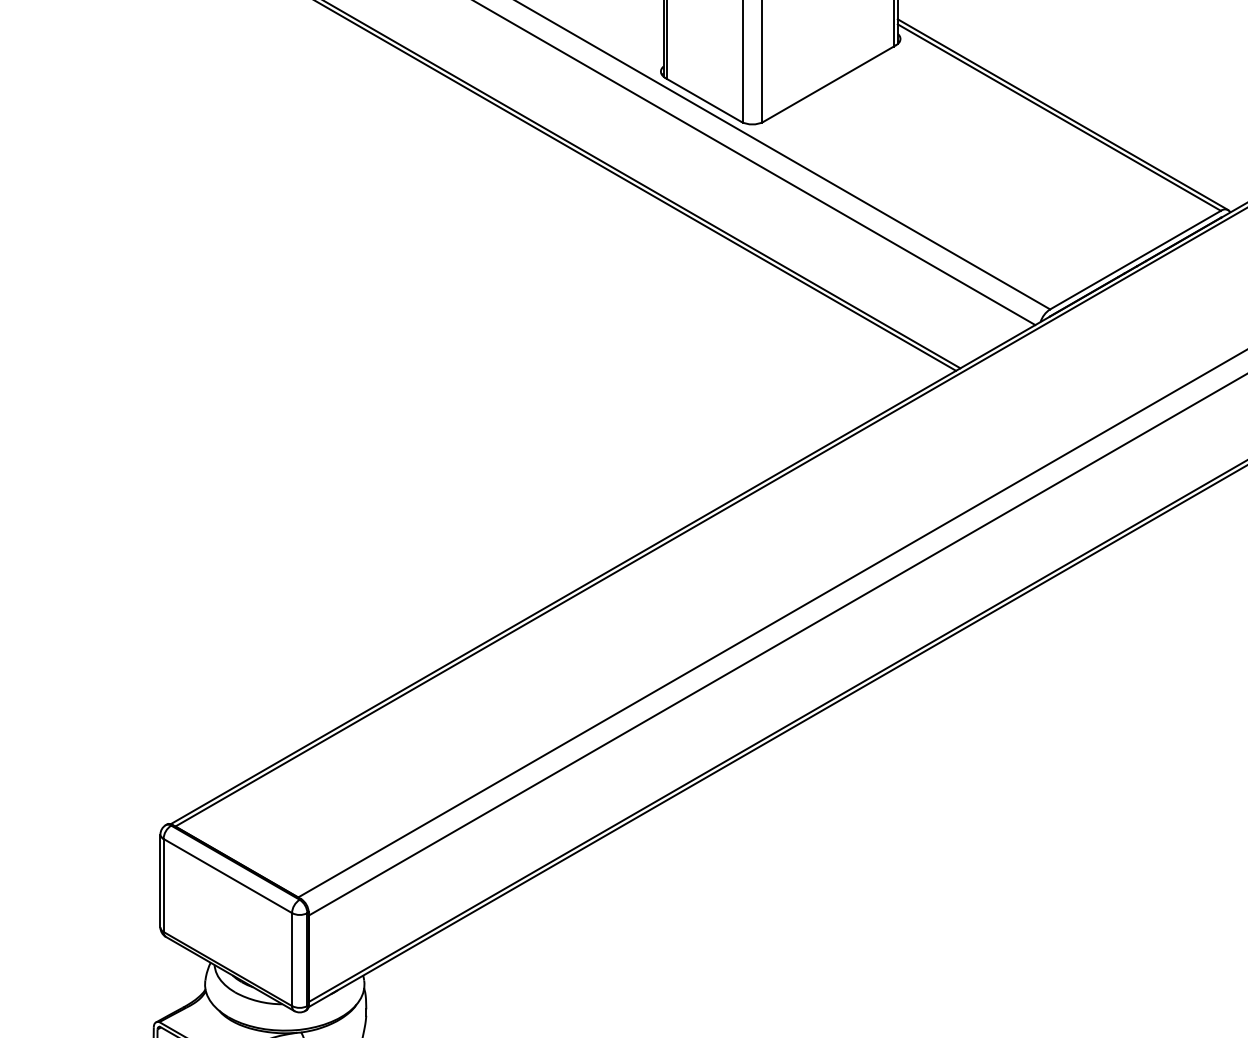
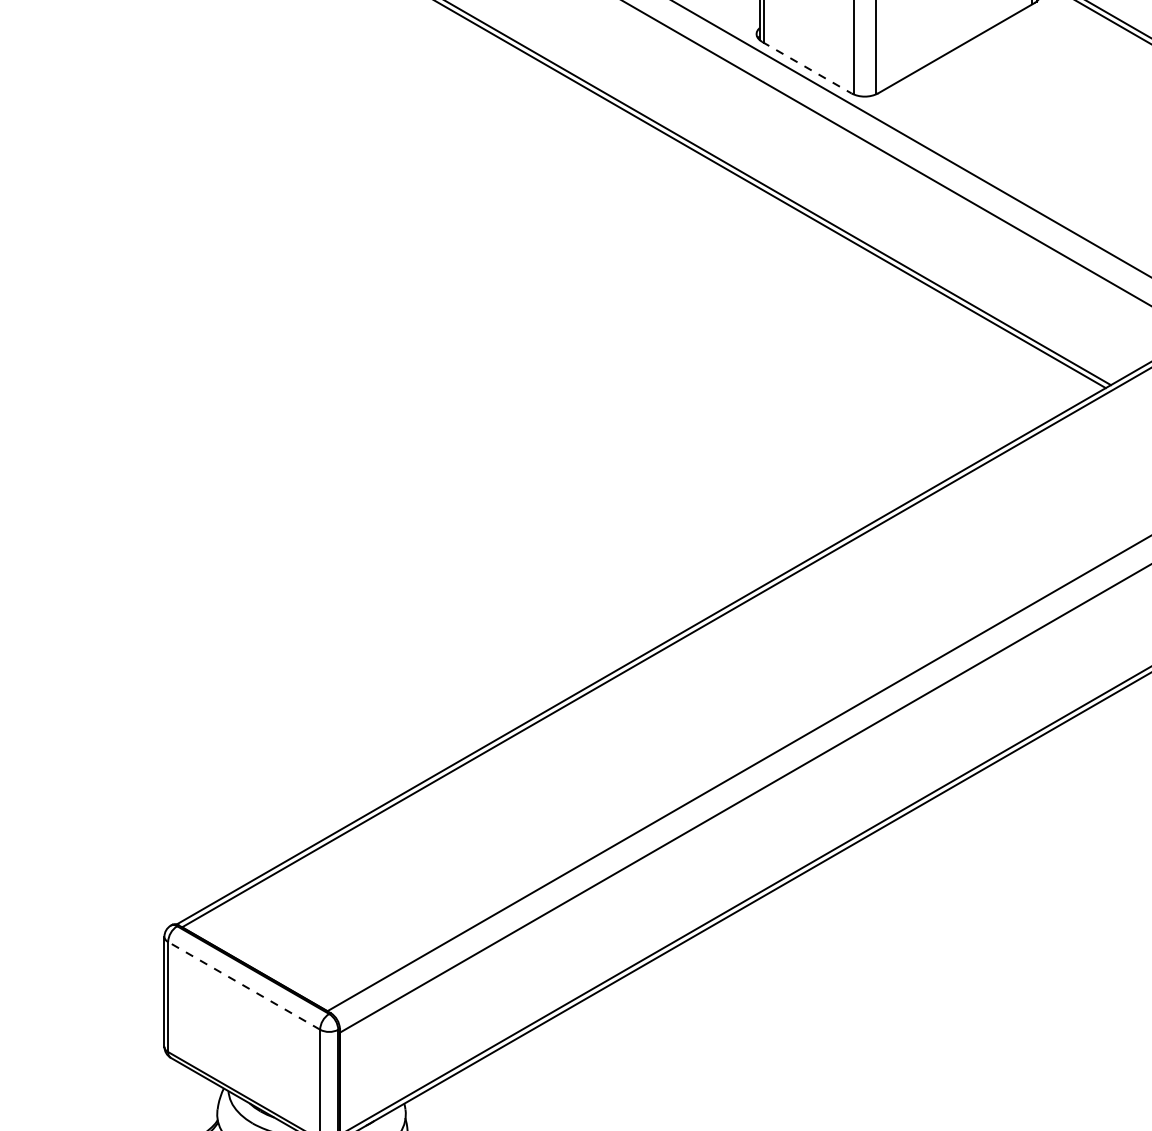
line: (703, 99) -> (806, 67), solid -> dashed
line: (227, 875) -> (243, 985), solid -> dashed

